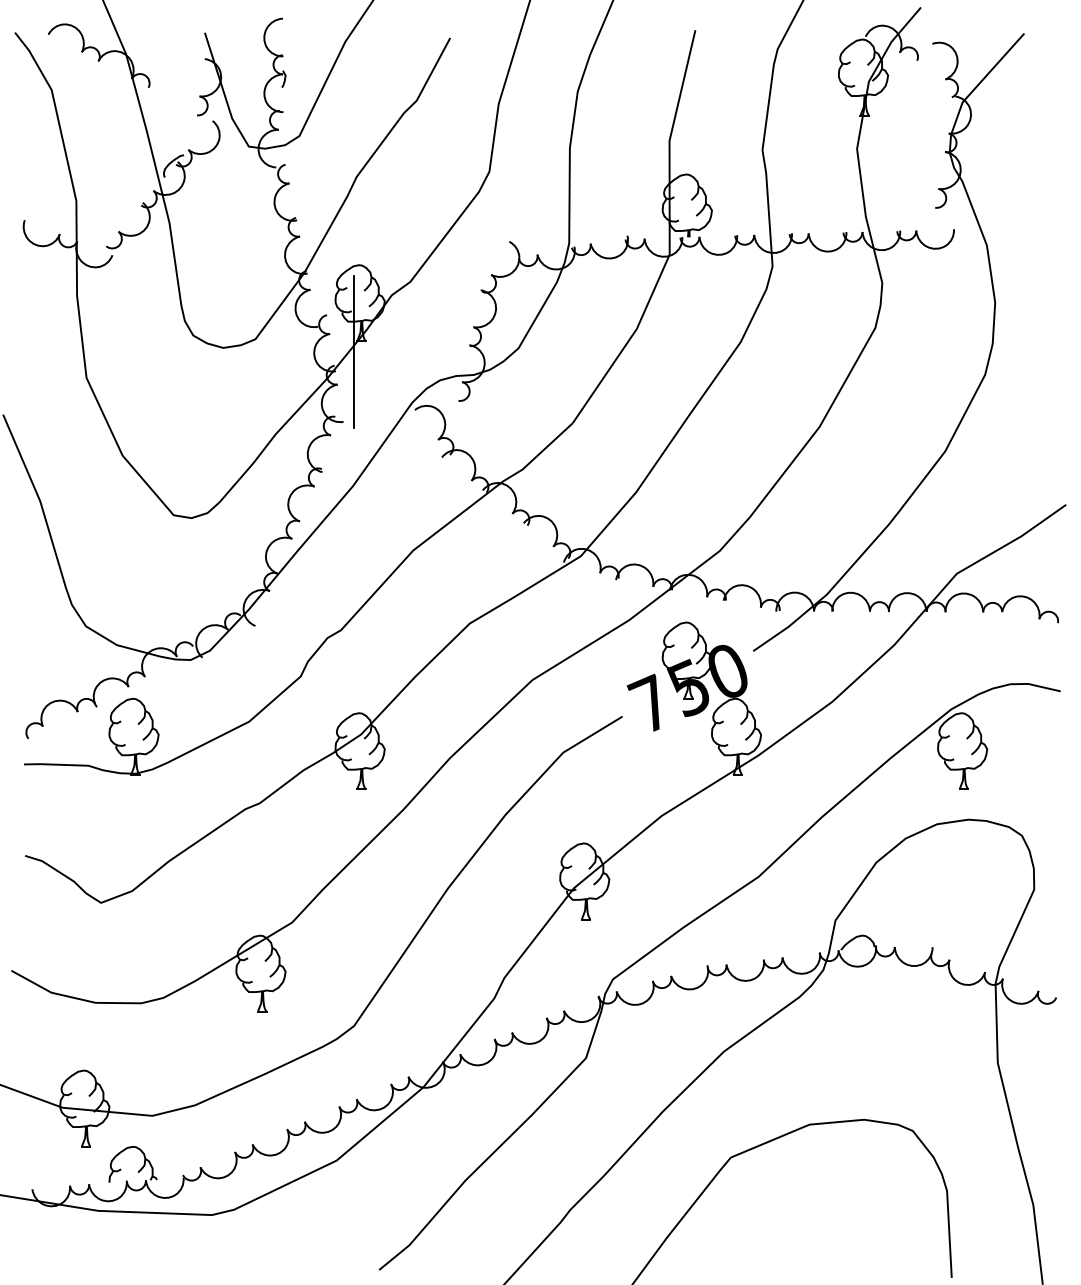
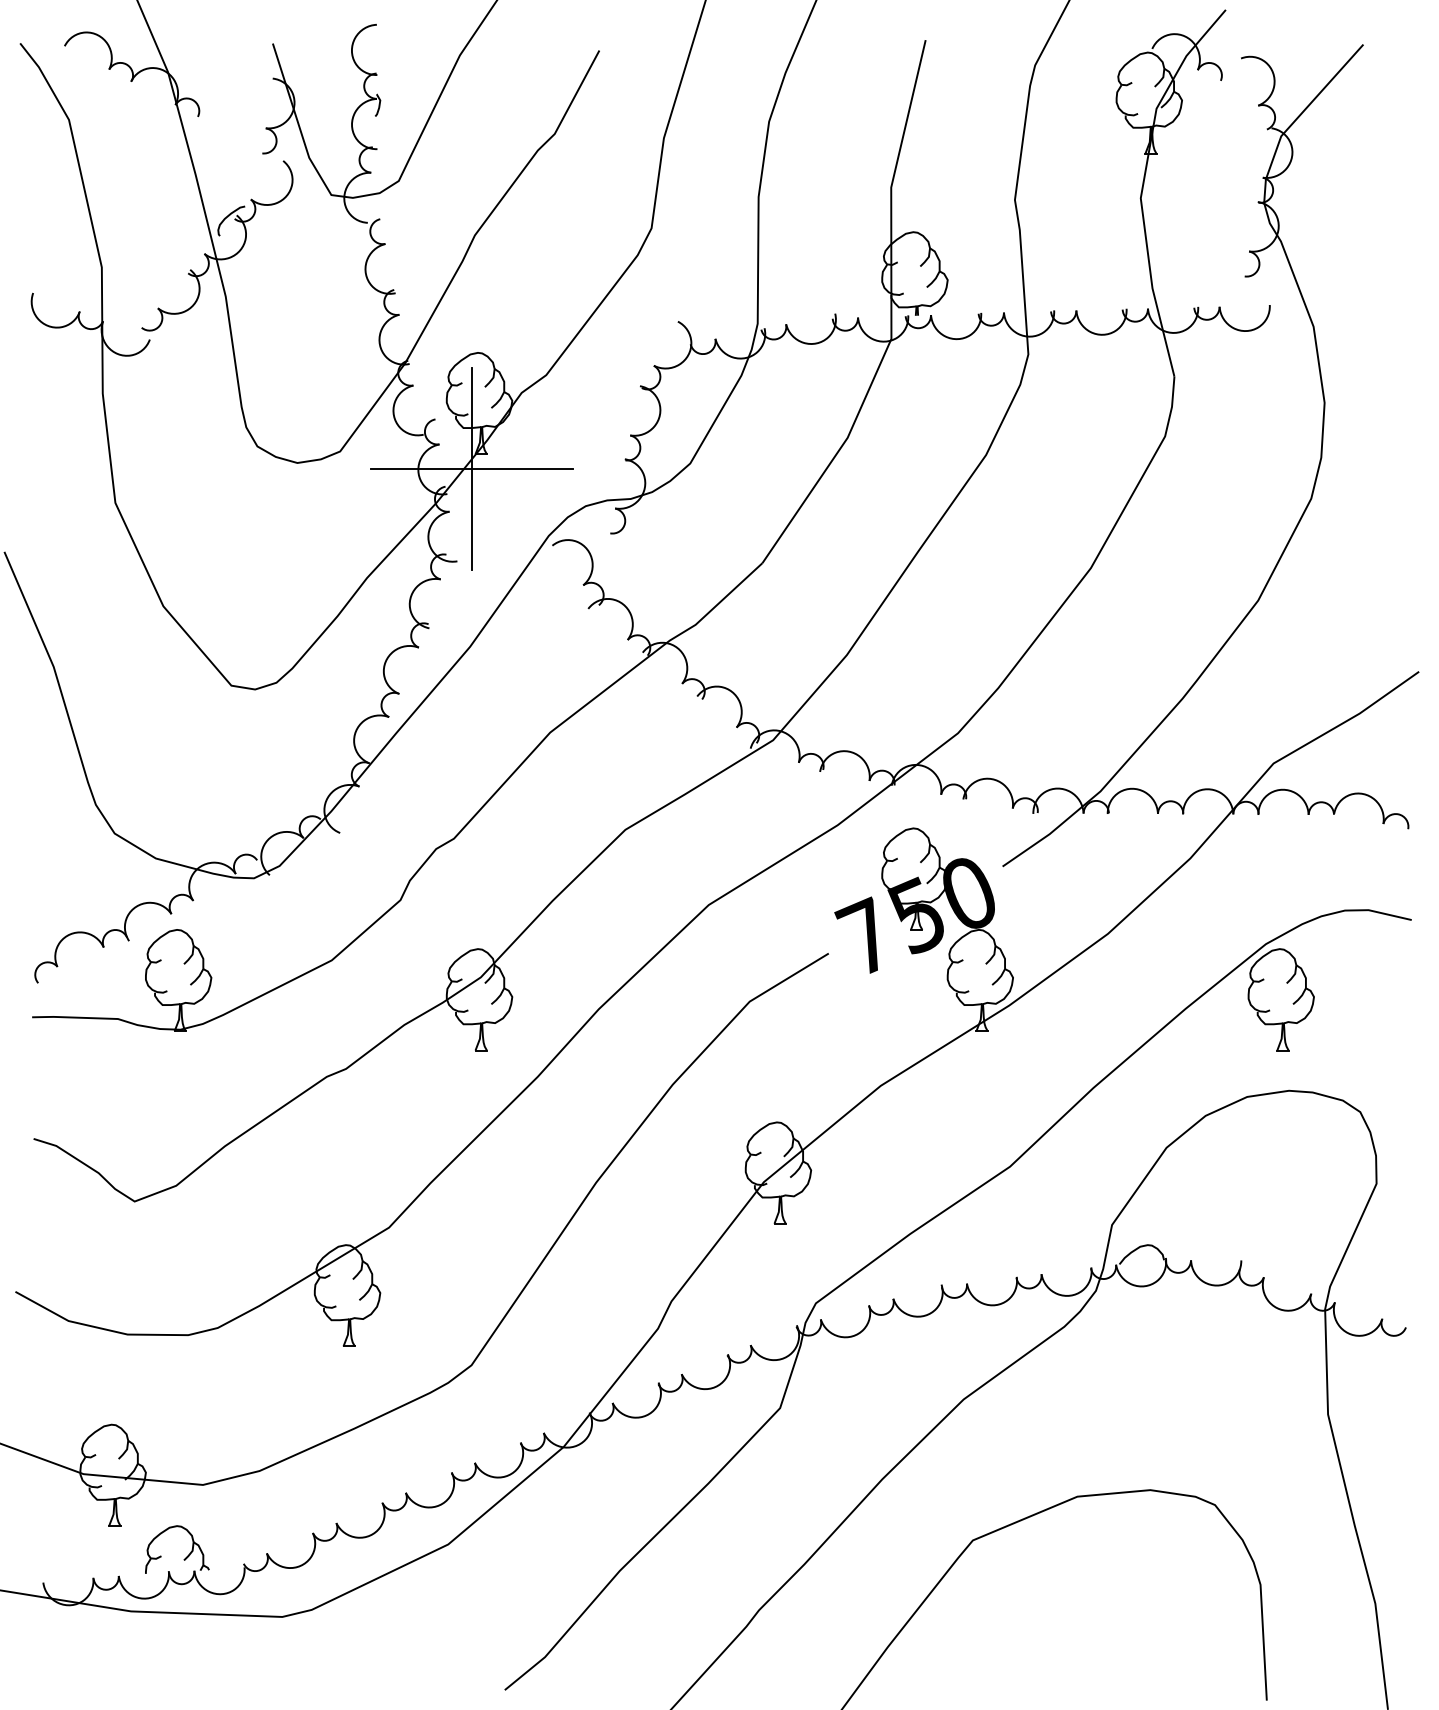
line: (354, 352) -> (471, 469), added

